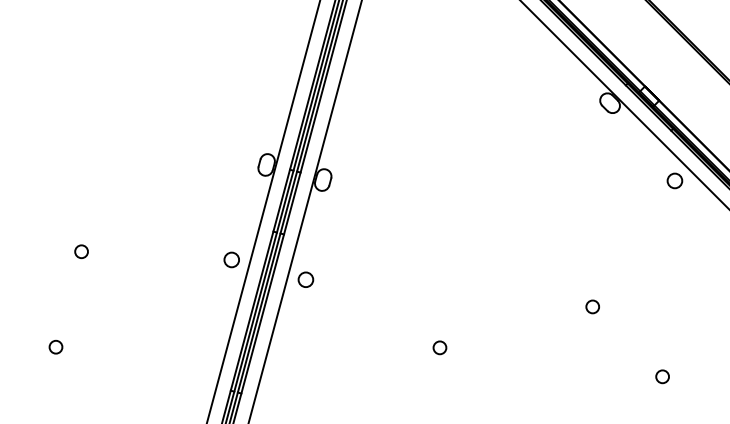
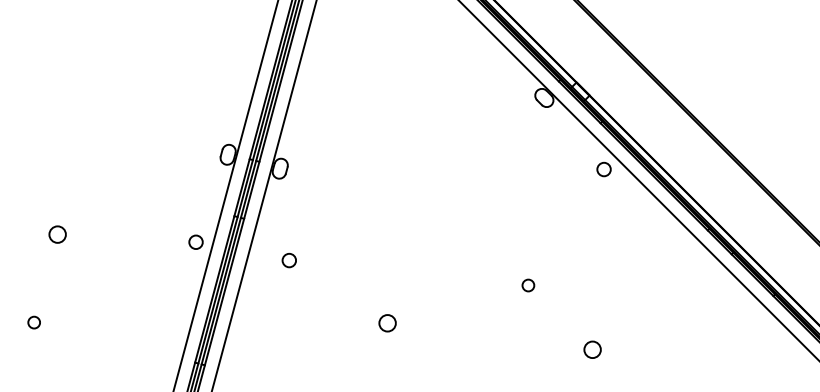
circle: (81, 251) -> (57, 234), size x1.4
circle: (305, 279) -> (288, 260), moved
circle: (439, 347) -> (387, 322), size x1.4
circle: (662, 376) -> (592, 349), size x1.4

